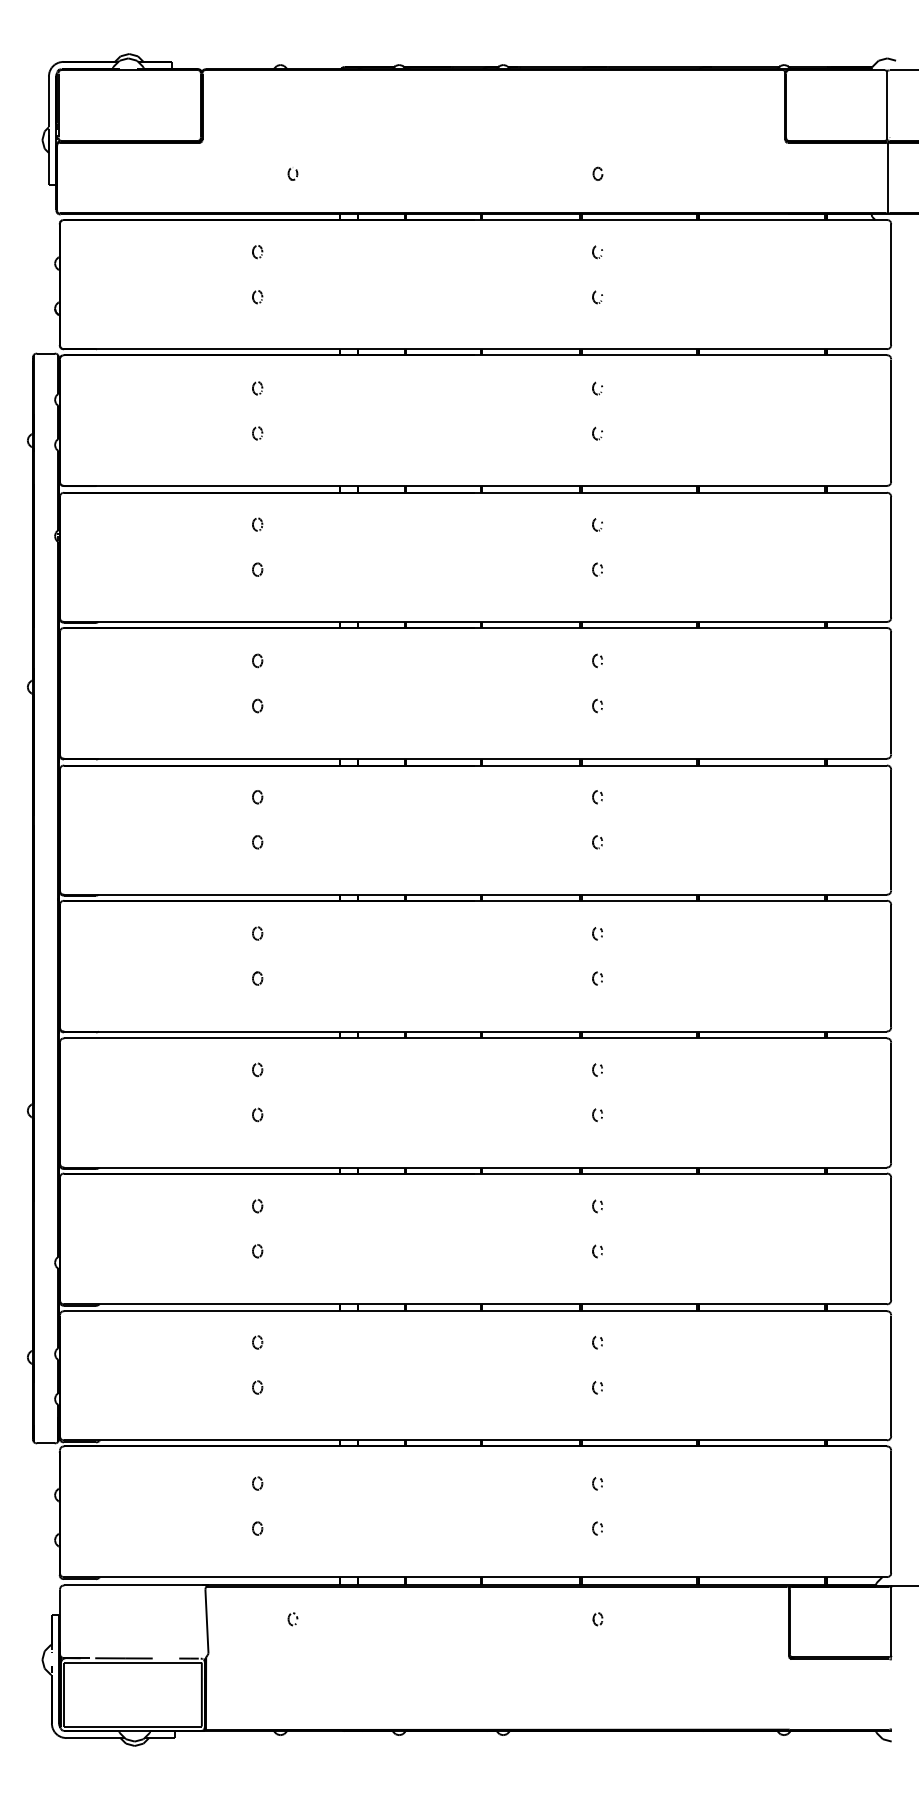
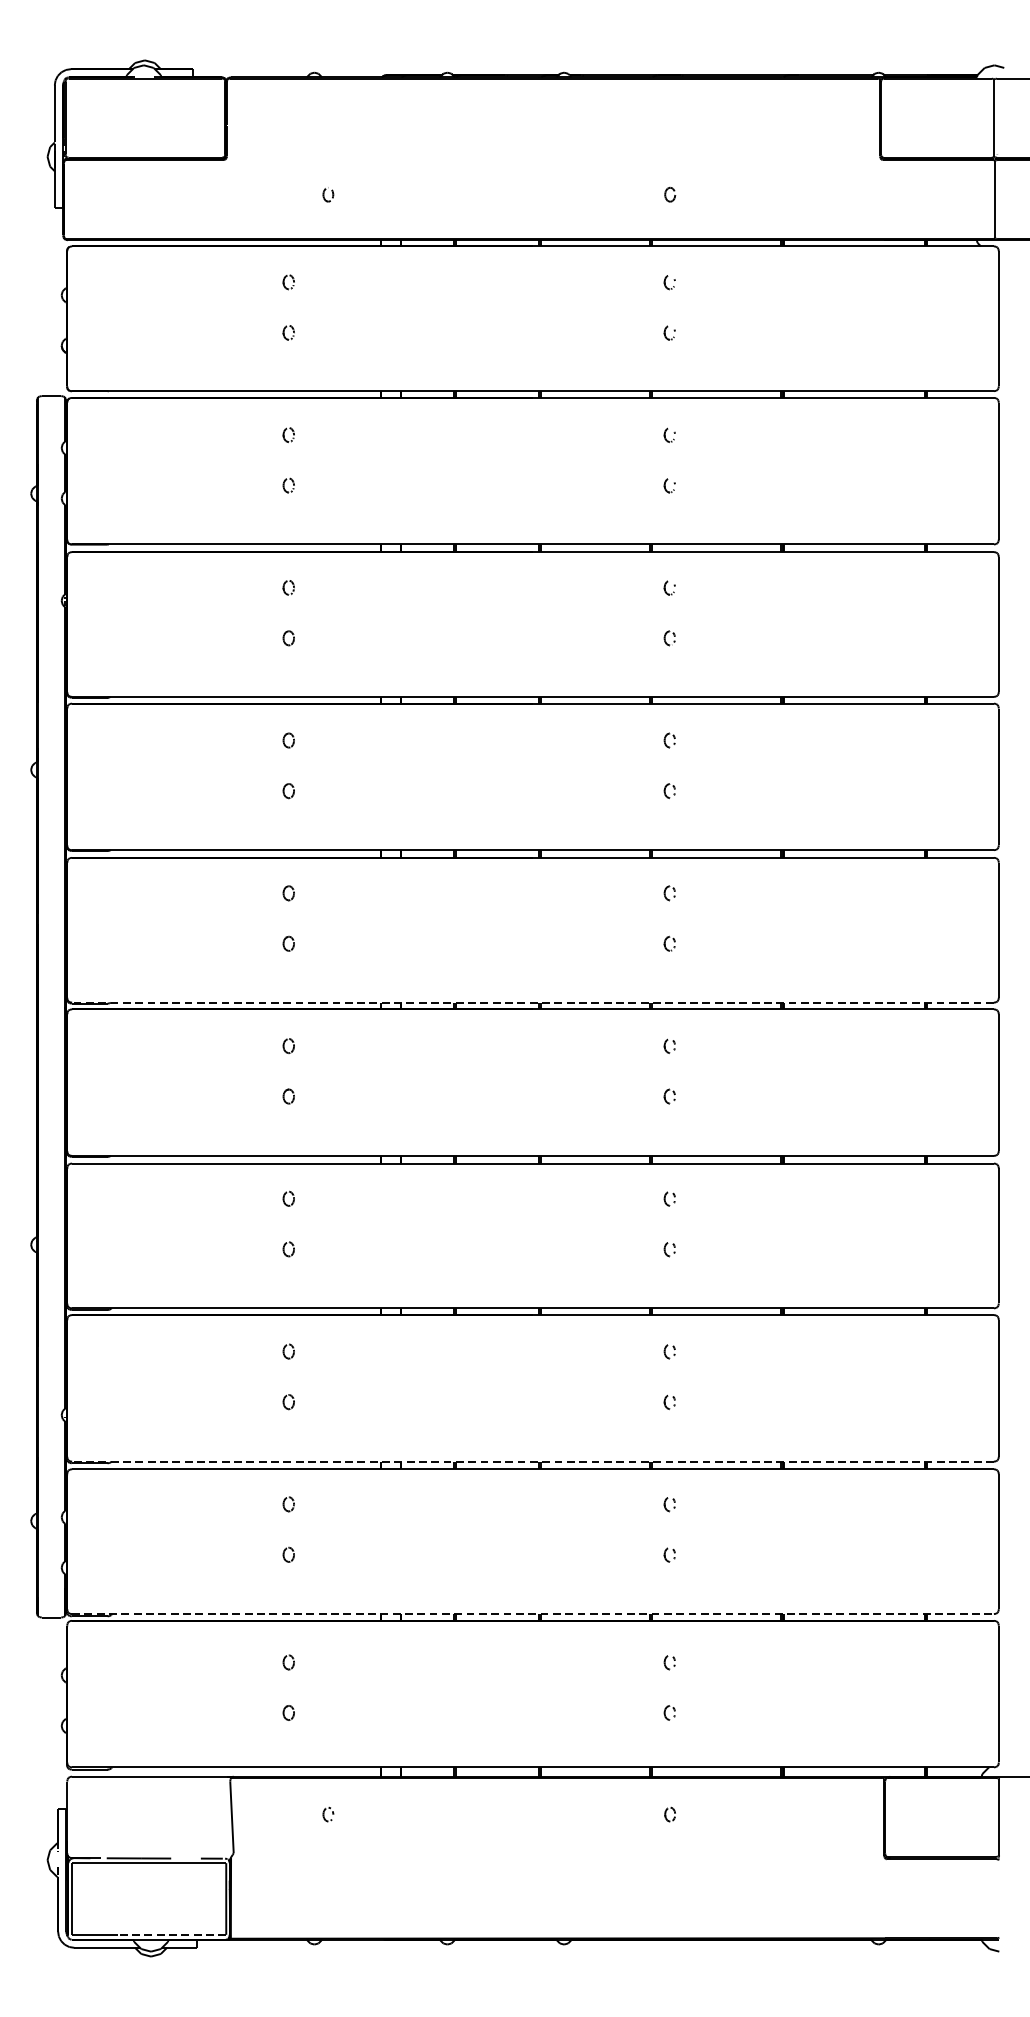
line: (475, 894) -> (532, 1002), solid -> dashed
line: (475, 1304) -> (532, 1461), solid -> dashed
line: (476, 1440) -> (534, 1614), solid -> dashed
line: (153, 1726) -> (172, 1934), solid -> dashed

